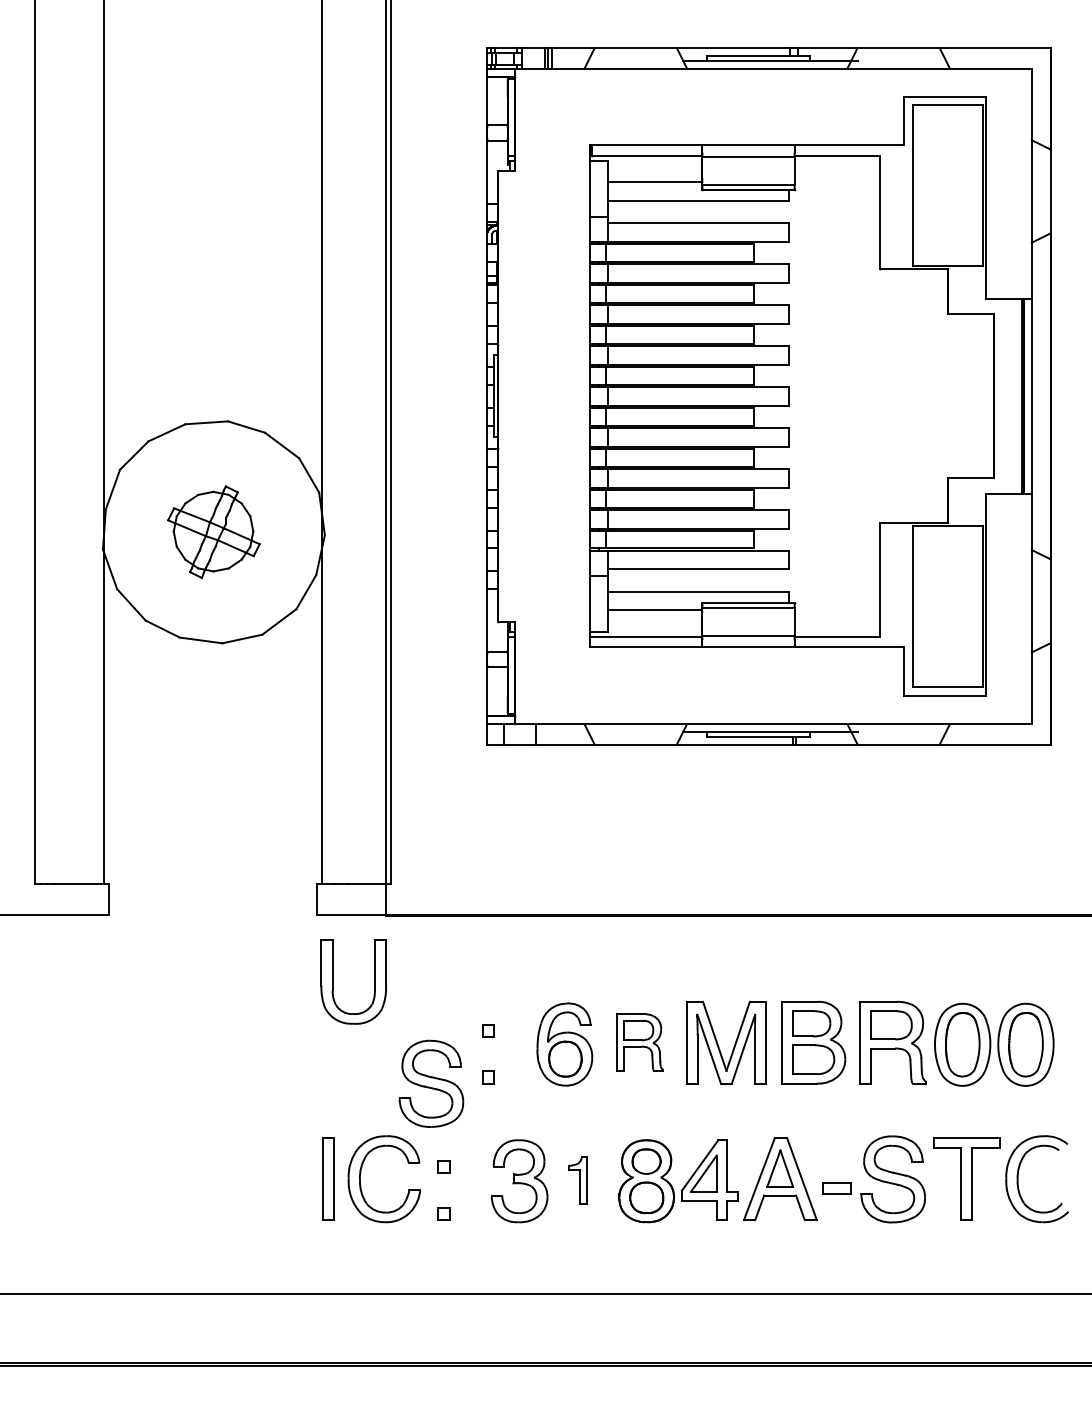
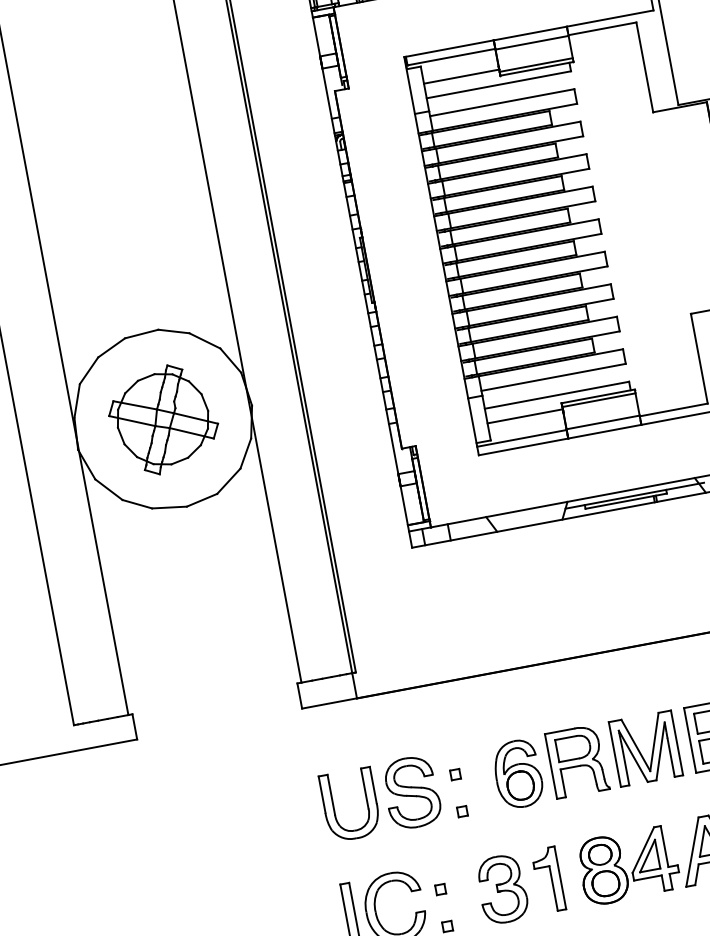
part: (213, 531) -> (163, 419), size x1.43
part: (333, 981) -> (334, 807), moved
part: (639, 1042) -> (577, 761), size x1.43
part: (431, 1083) -> (412, 792), moved
part: (577, 1180) -> (548, 880), size x1.67

